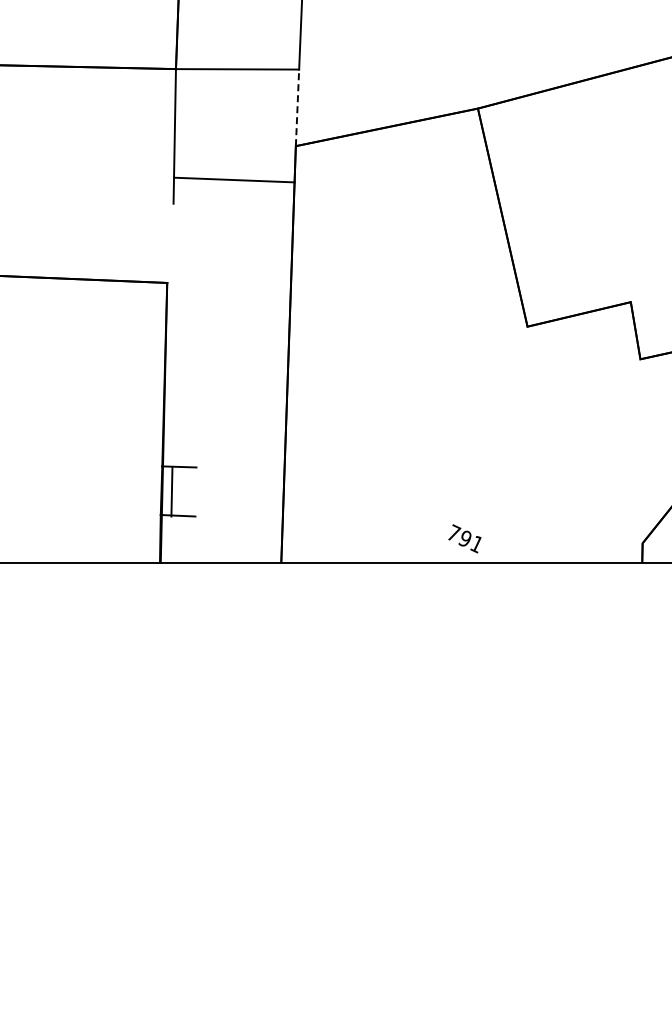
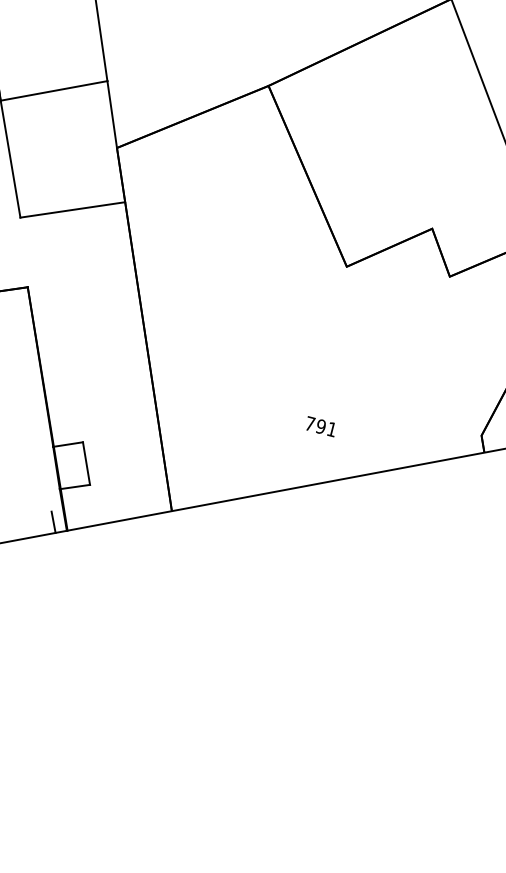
line: (297, 107) -> (112, 114), dashed -> solid
line: (234, 179) -> (72, 209), moved
line: (171, 491) -> (86, 463), moved
text: (464, 538) -> (320, 426), moved
line: (146, 550) -> (53, 522), added

